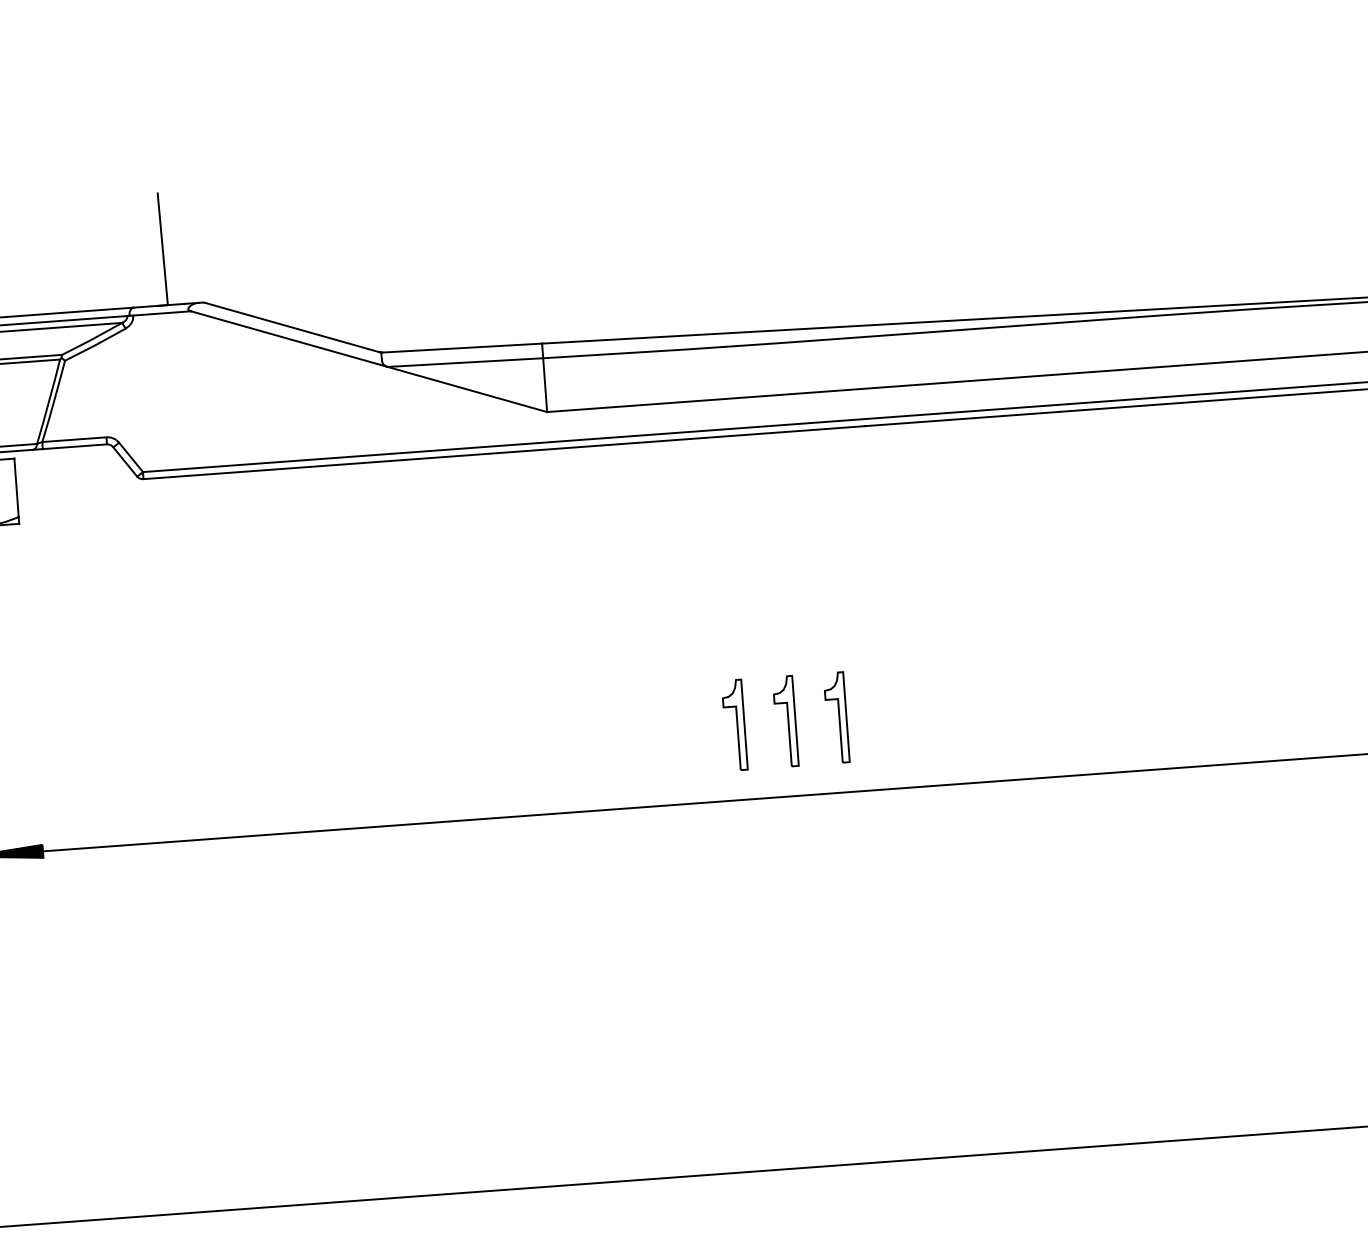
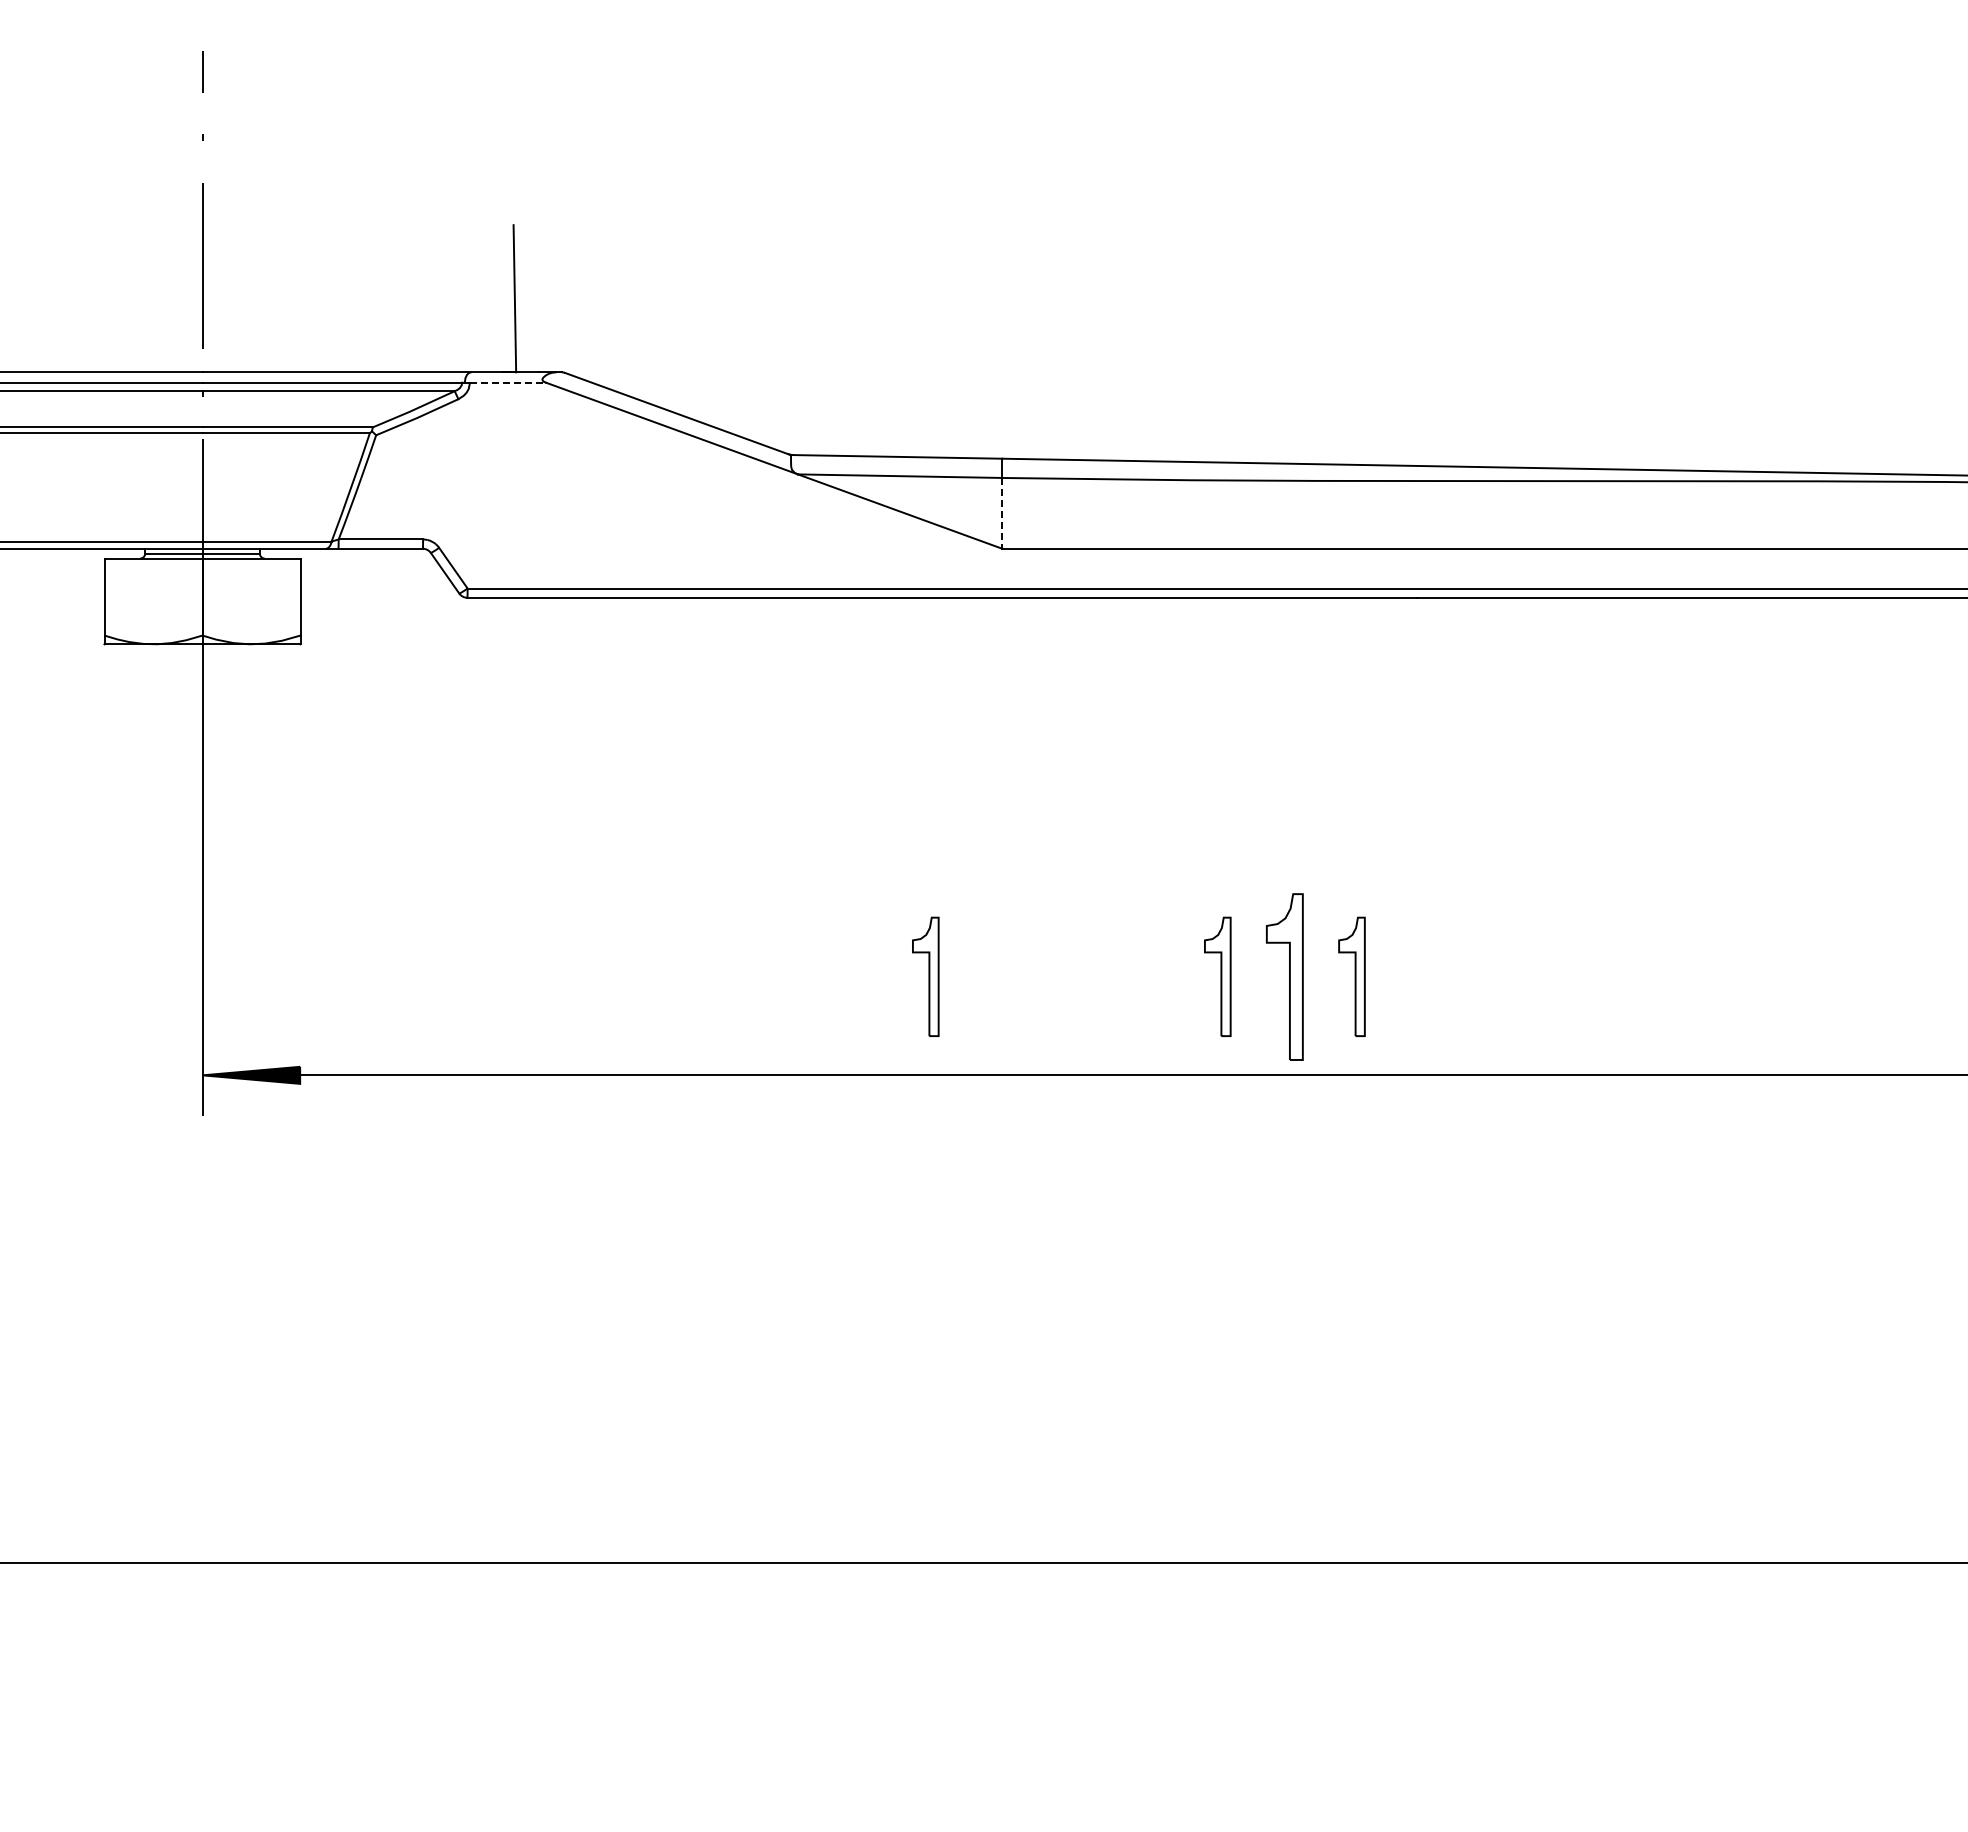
line: (161, 313) -> (507, 382), solid -> dashed
line: (545, 385) -> (1002, 513), solid -> dashed
part: (785, 721) -> (1284, 976), size x1.4
part: (512, 741) -> (925, 976), added

